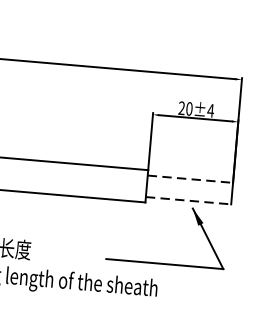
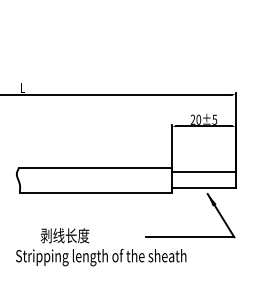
text: (210, 110) -> (214, 119), 20±4 -> 20±5
line: (191, 179) -> (204, 172), dashed -> solid
line: (189, 200) -> (204, 188), dashed -> solid

